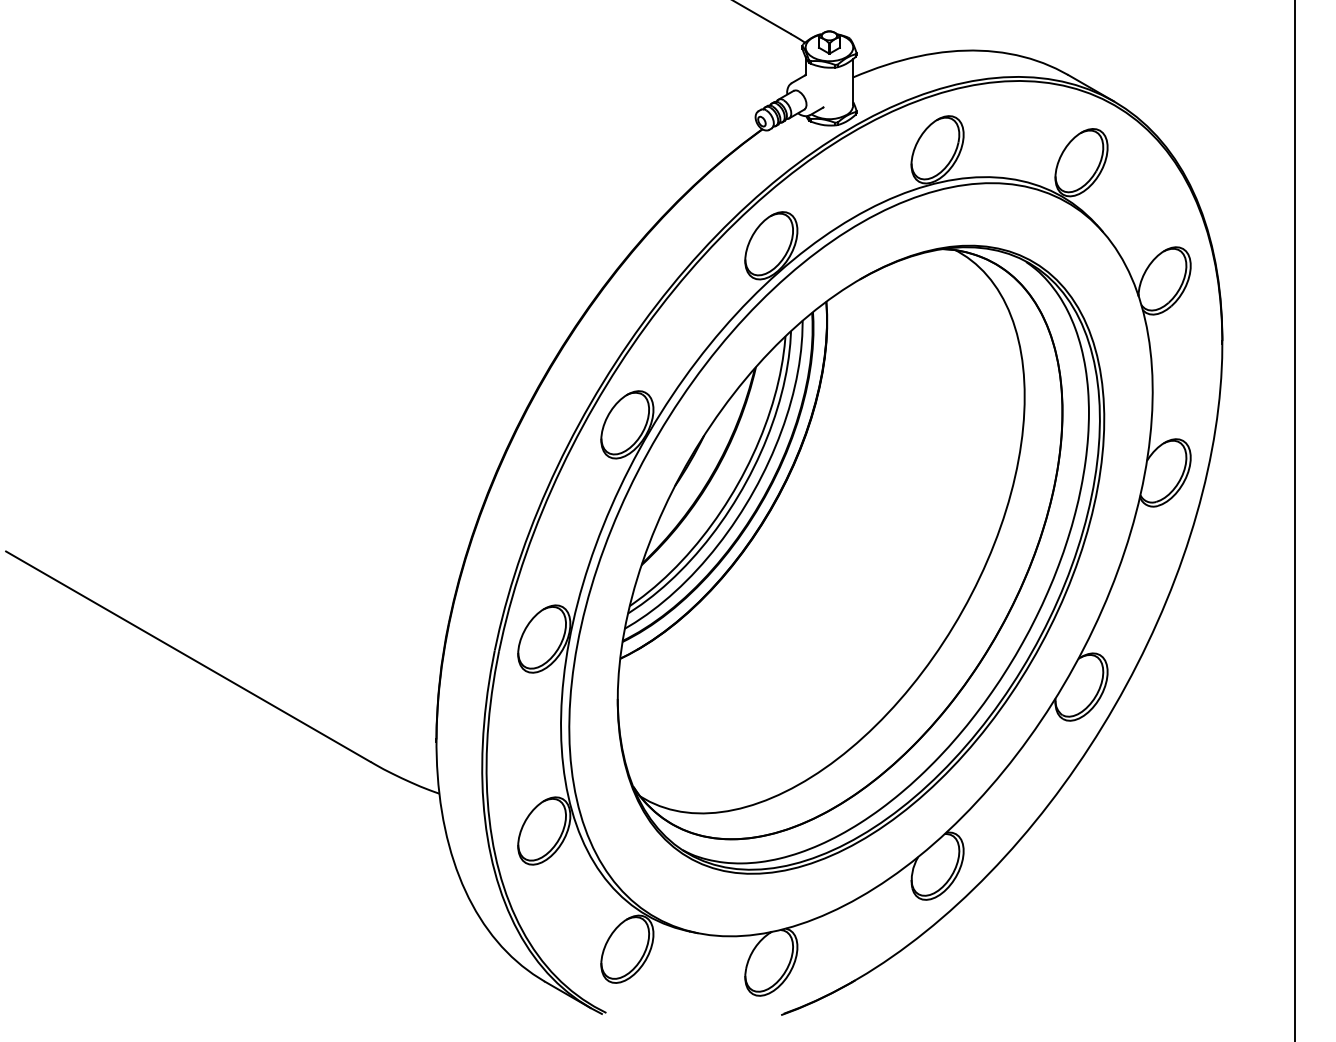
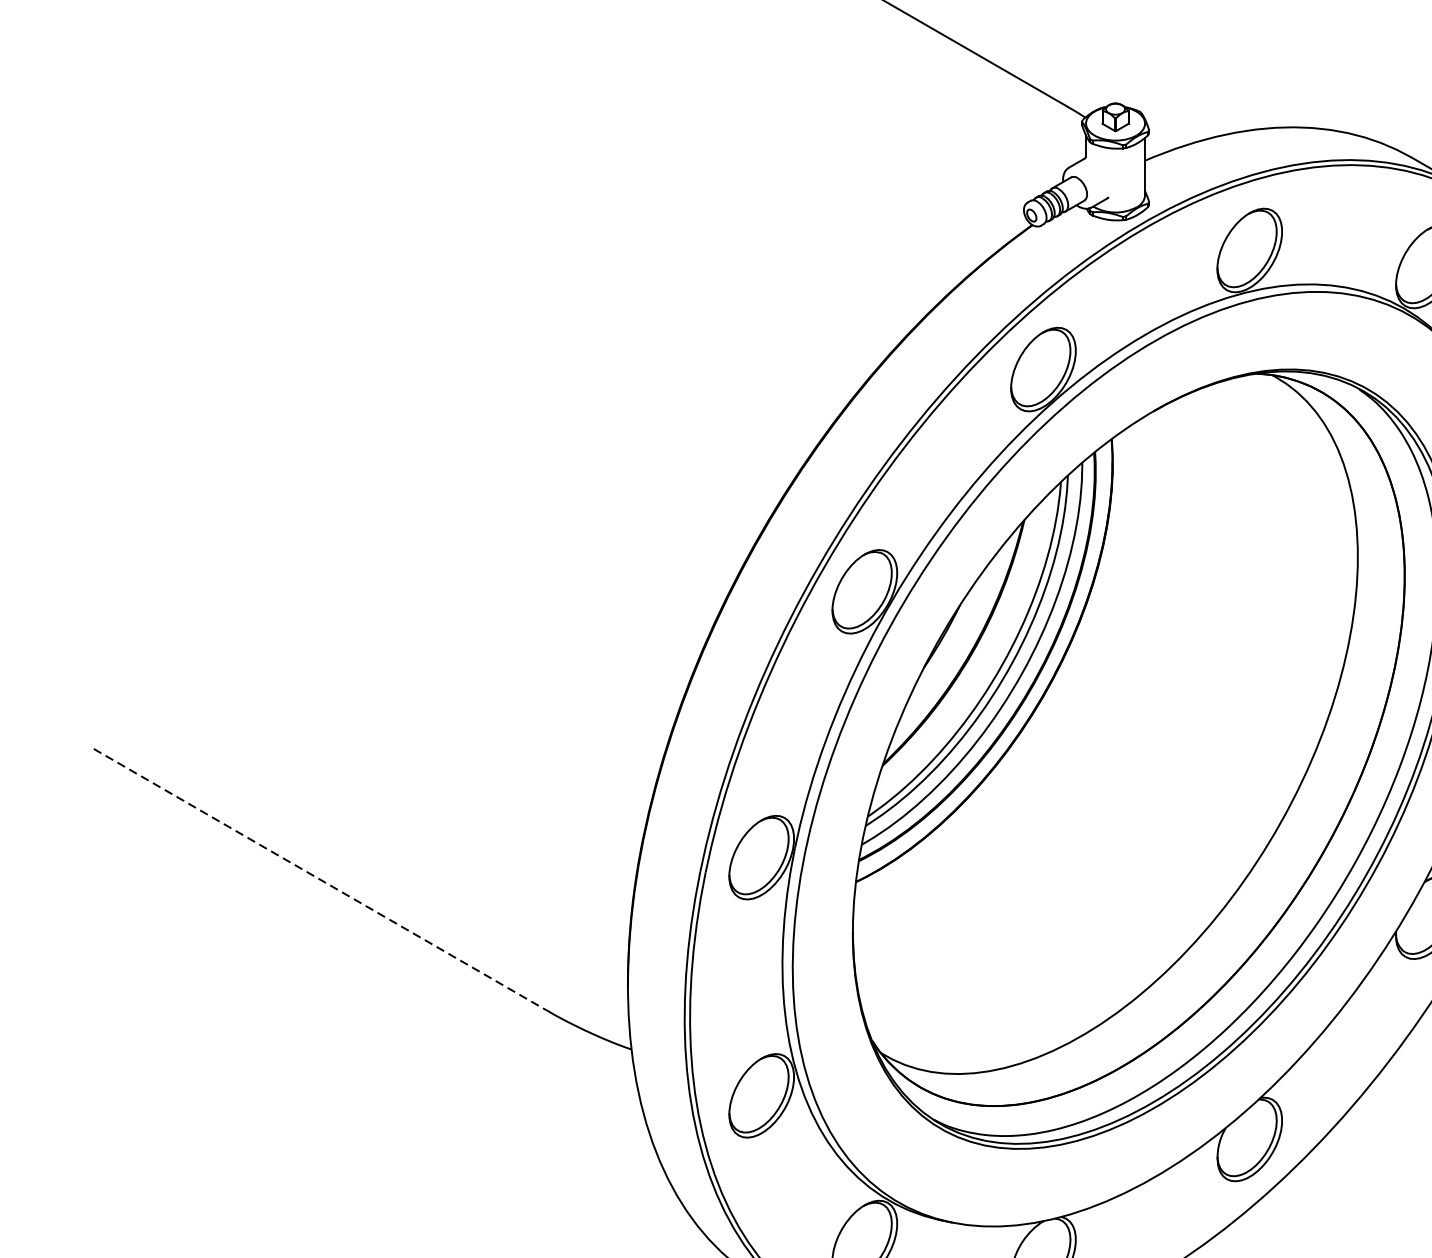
line: (188, 656) -> (320, 879), solid -> dashed

